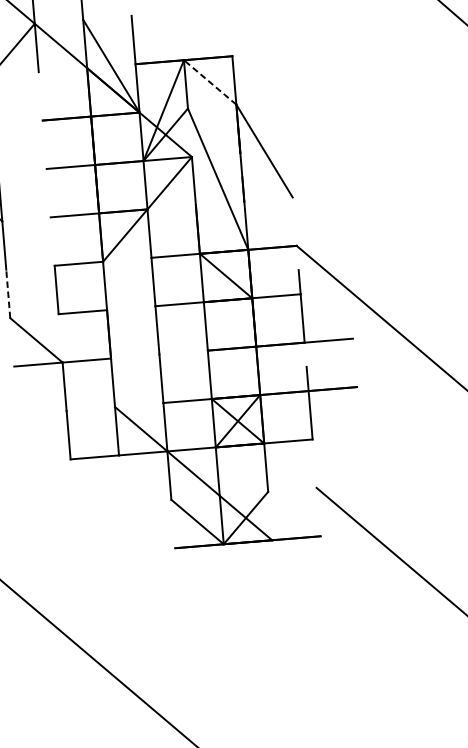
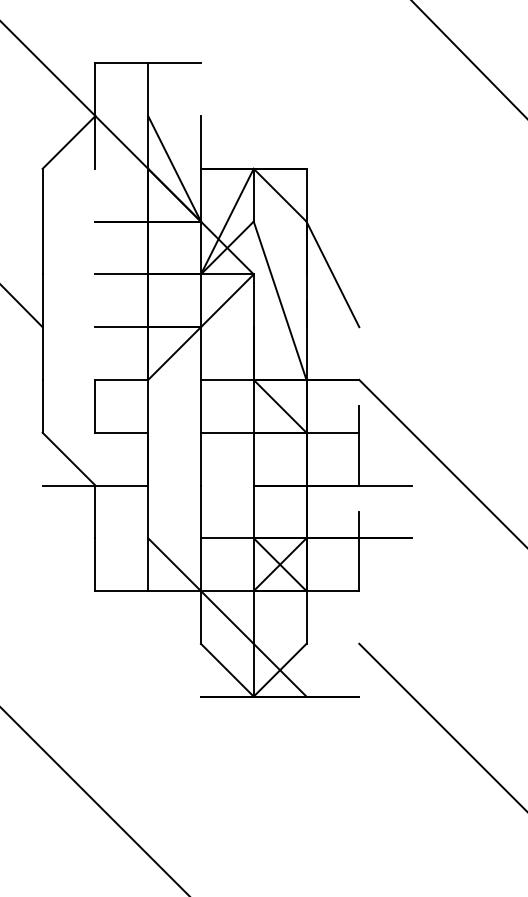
line: (209, 81) -> (279, 194), dashed -> solid
line: (8, 293) -> (42, 405), dashed -> solid

